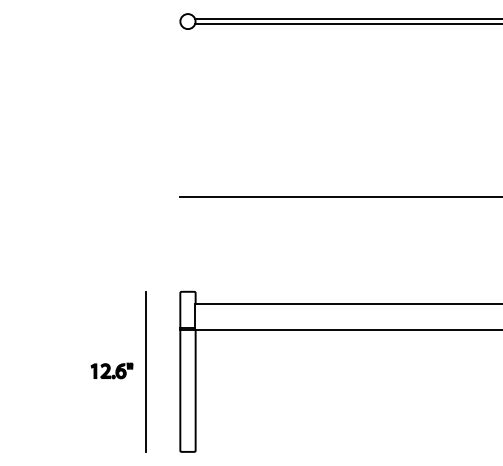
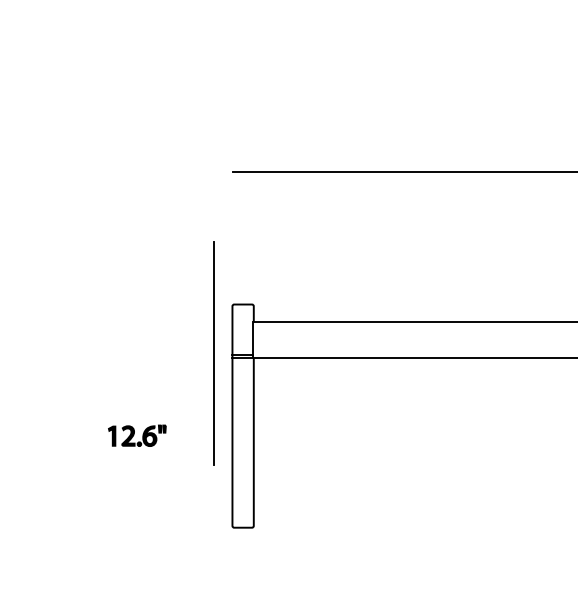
part: (111, 370) -> (136, 435), moved
line: (145, 371) -> (213, 352), moved

